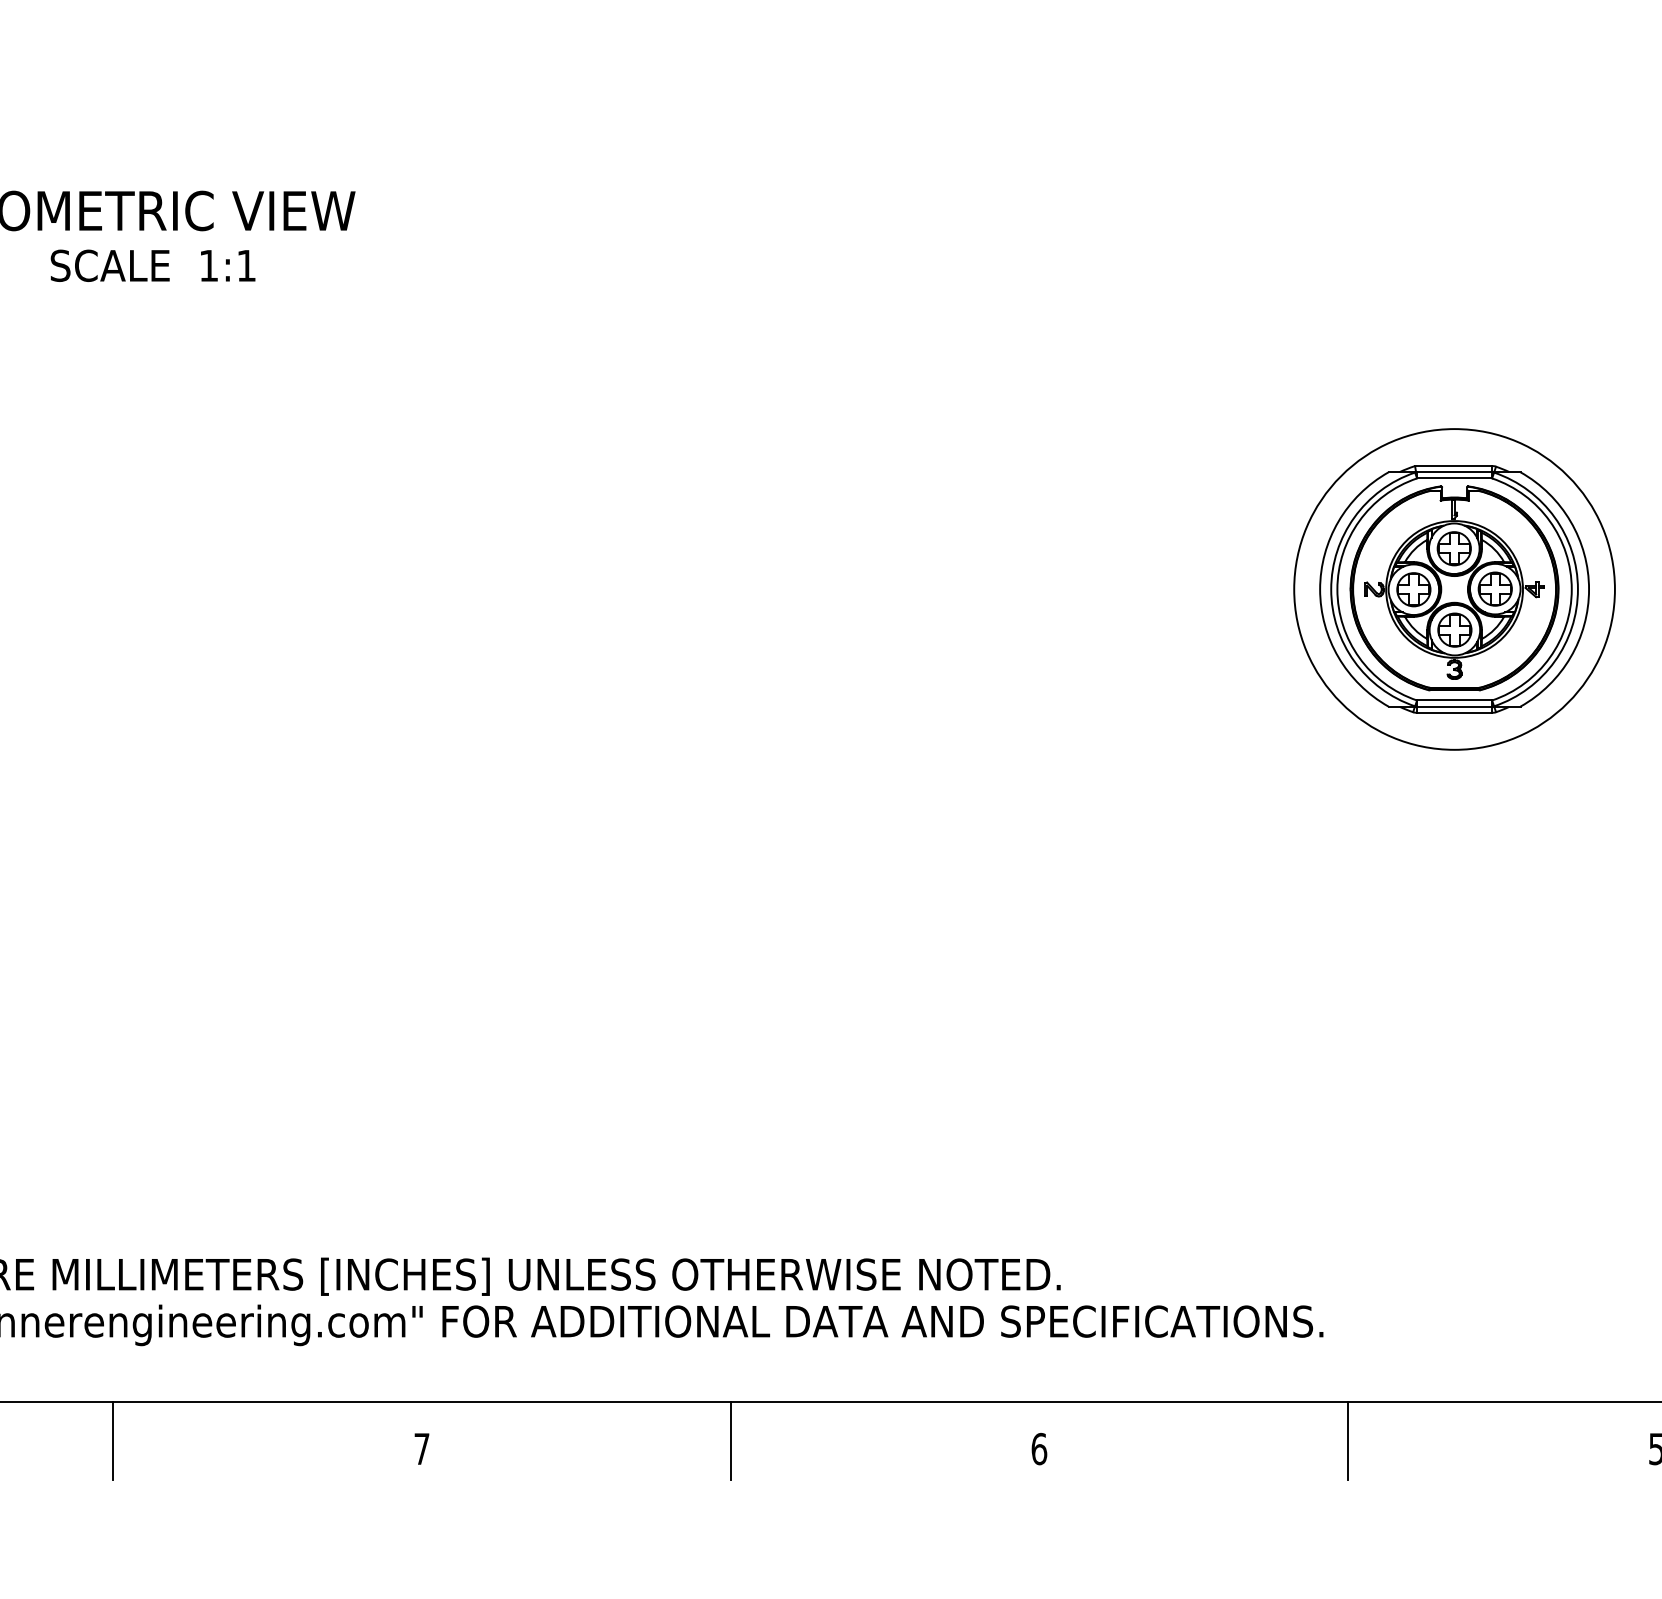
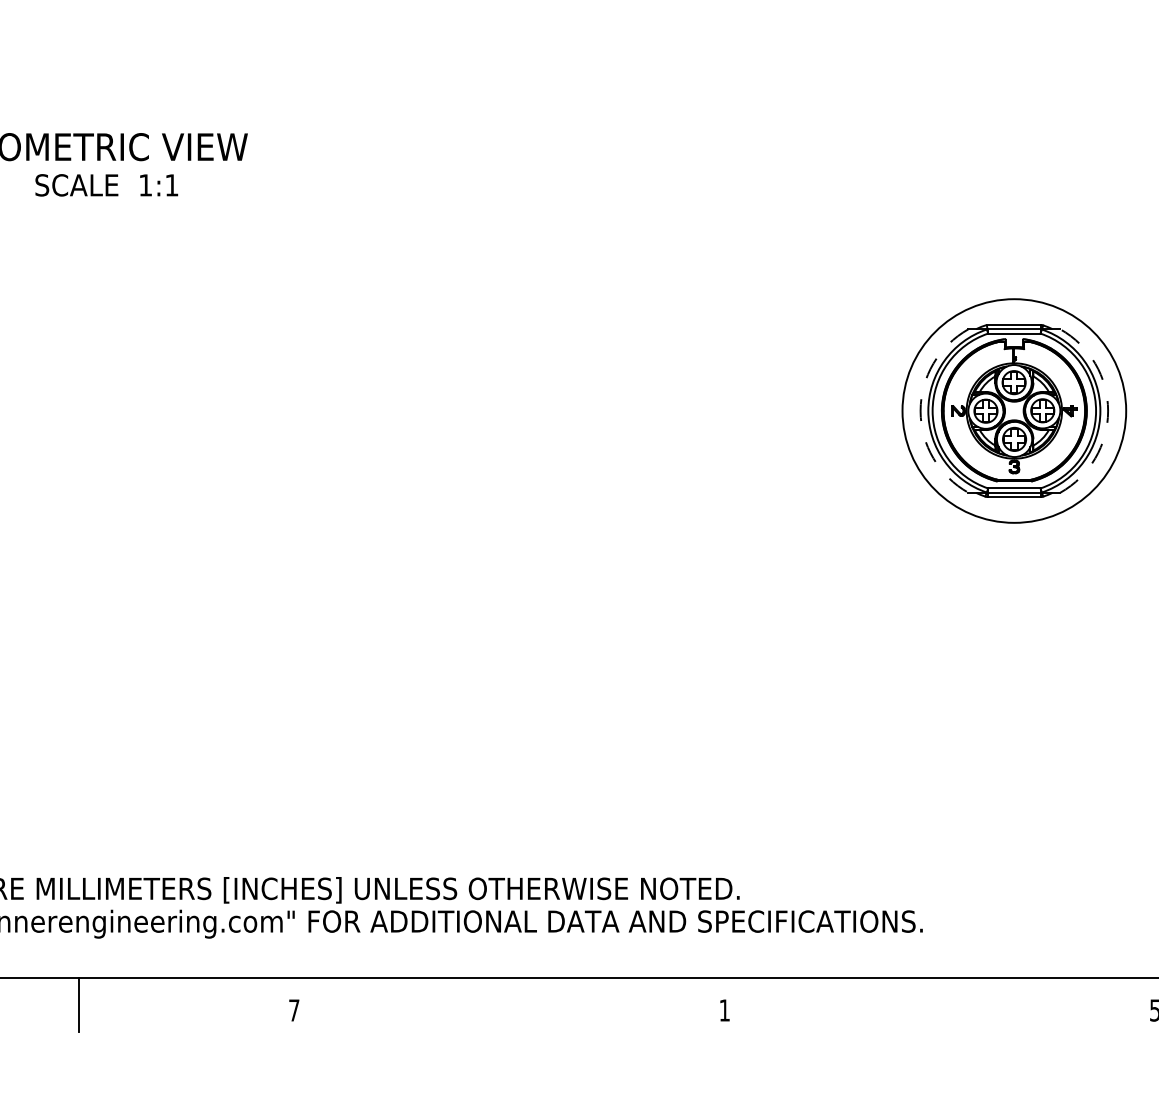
arc: (1319, 590) -> (920, 411), solid -> dashed
arc: (1589, 590) -> (1108, 411), solid -> dashed
line: (730, 1440) -> (509, 1004), removed
line: (1348, 1440) -> (940, 1004), removed
text: (1038, 1449) -> (724, 1010), 6 -> 1

